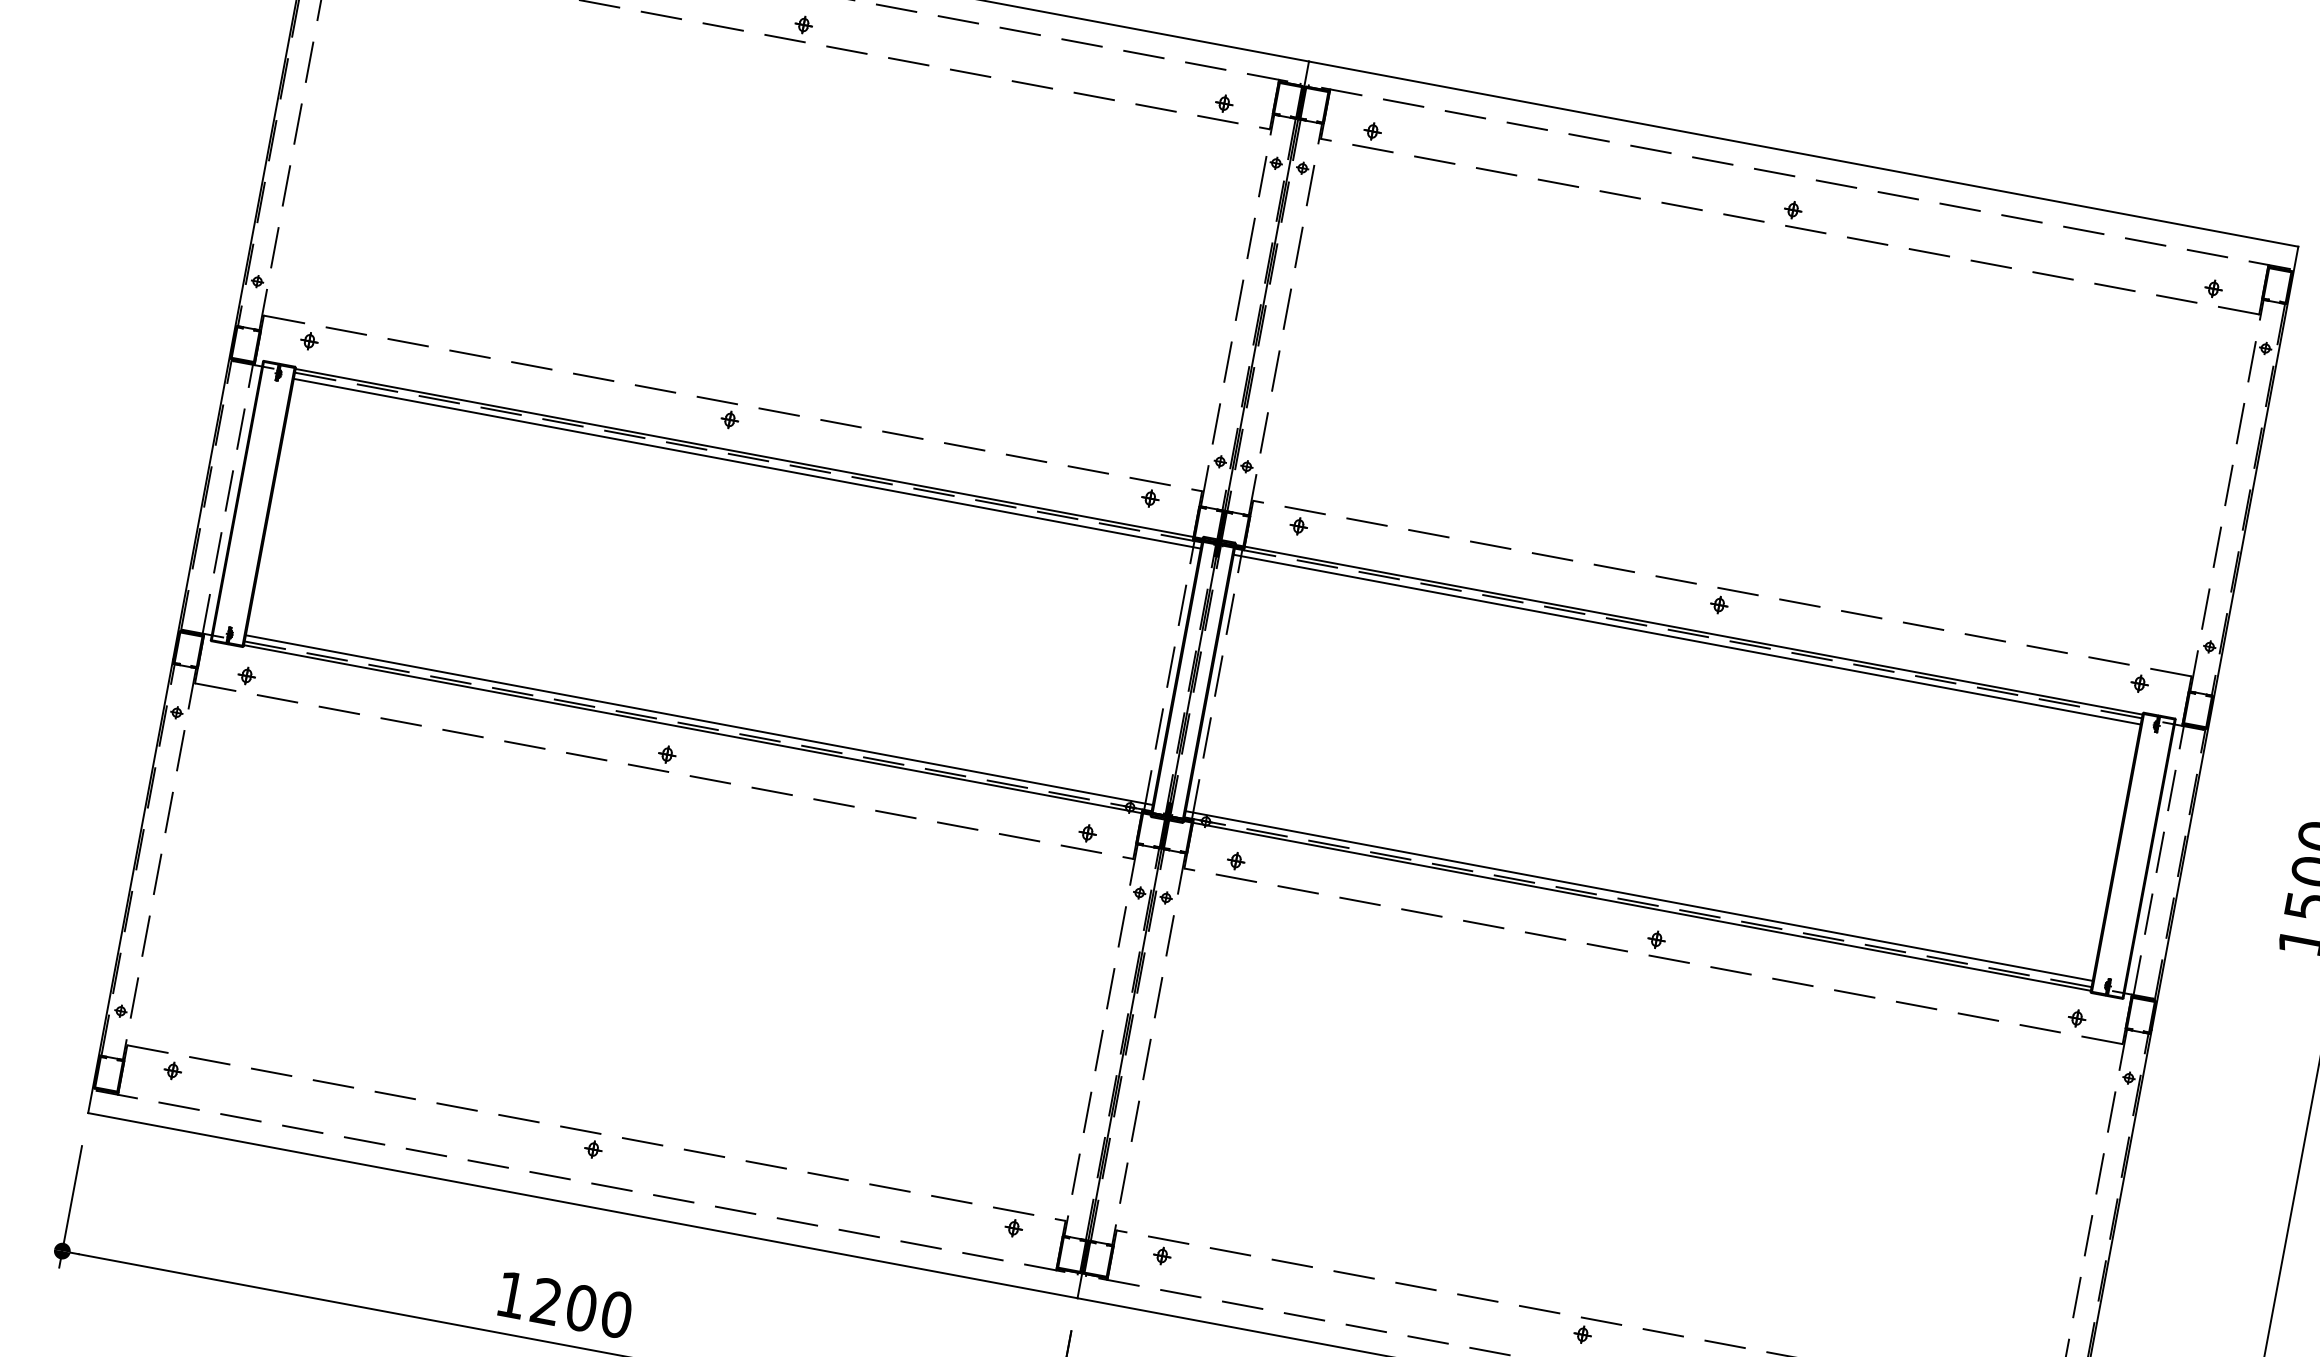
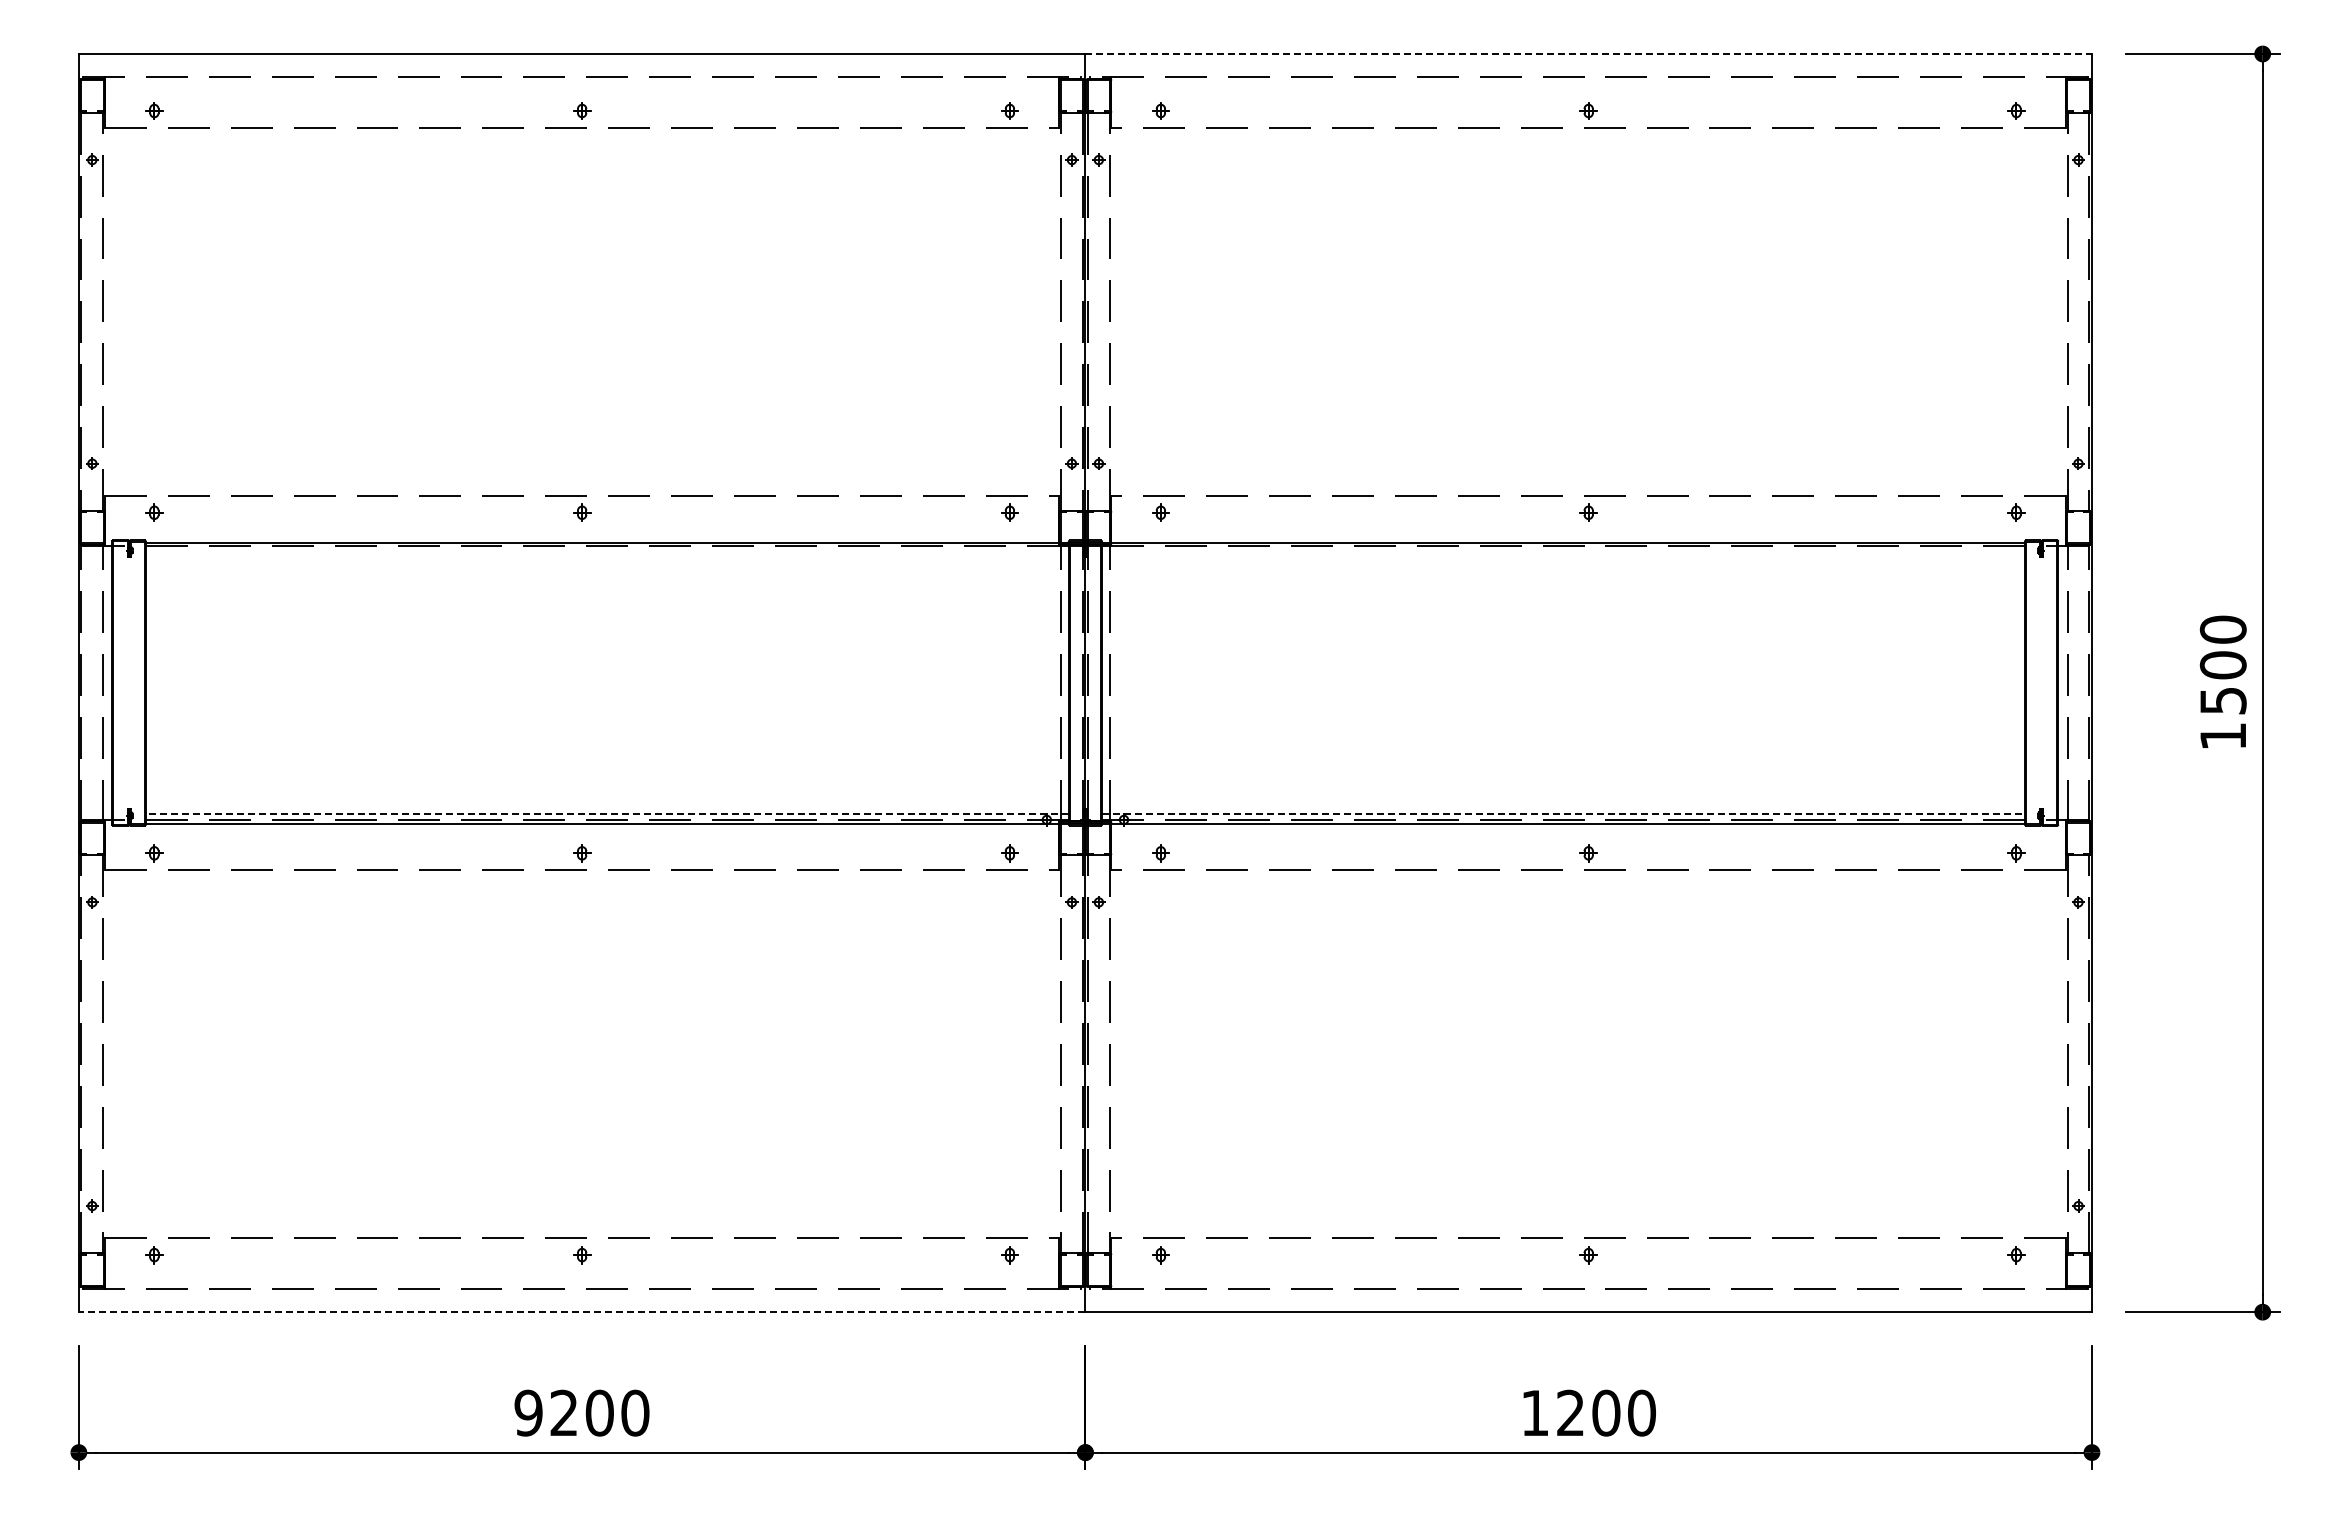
line: (1804, 153) -> (1589, 53), solid -> dashed
line: (746, 463) -> (606, 552), removed
line: (1687, 639) -> (1563, 552), removed
line: (698, 719) -> (606, 813), solid -> dashed
line: (1640, 896) -> (1564, 813), solid -> dashed
line: (582, 1205) -> (581, 1312), solid -> dashed
text: (511, 1294) -> (528, 1412), 1200 -> 9200

